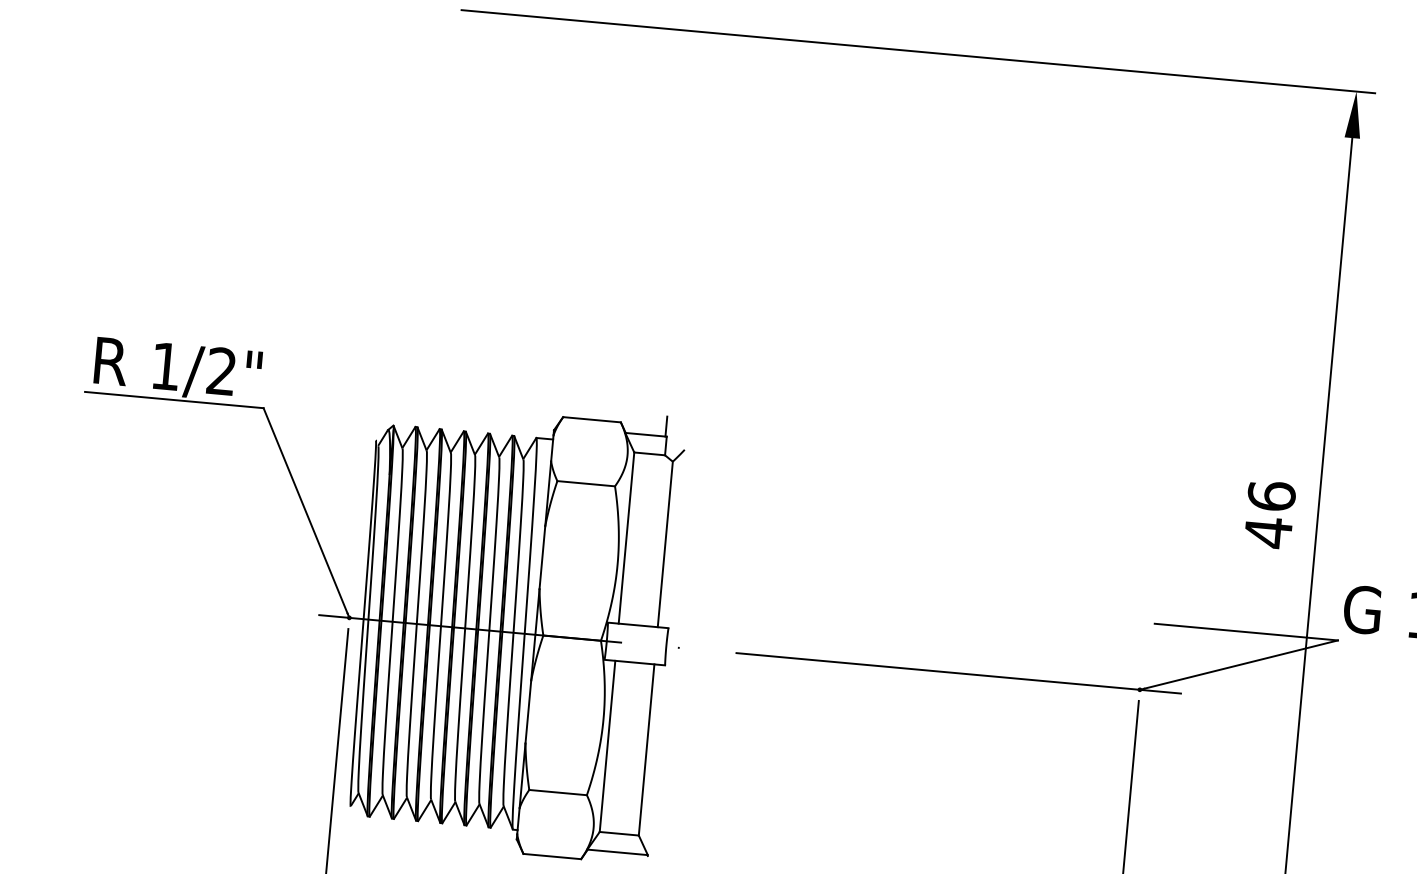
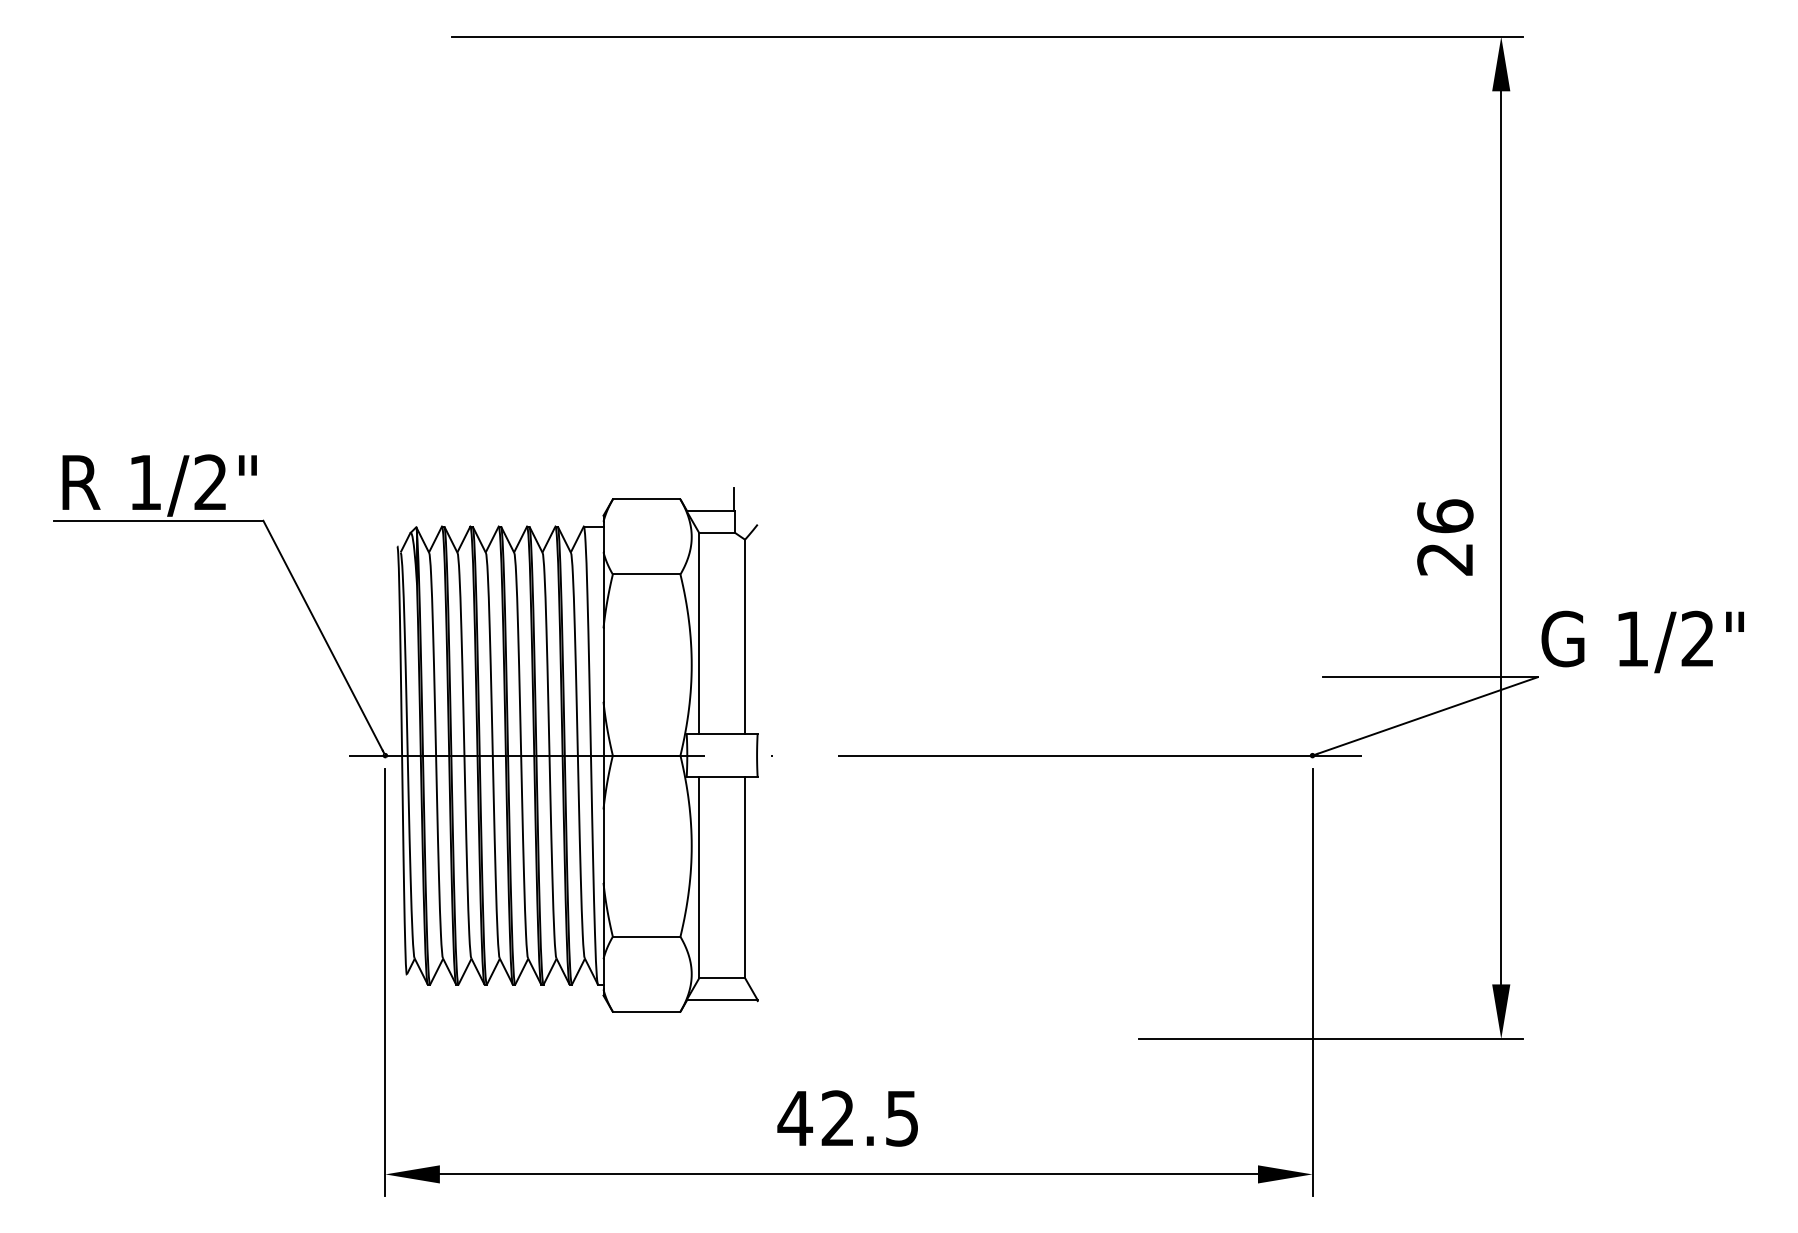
text: (1267, 532) -> (1444, 559), 46 -> 26

